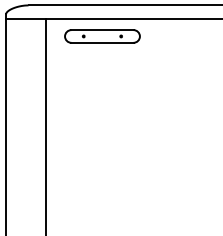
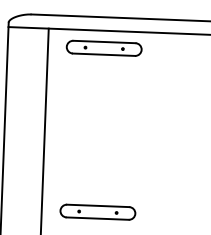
part: (102, 200) -> (97, 212), added

